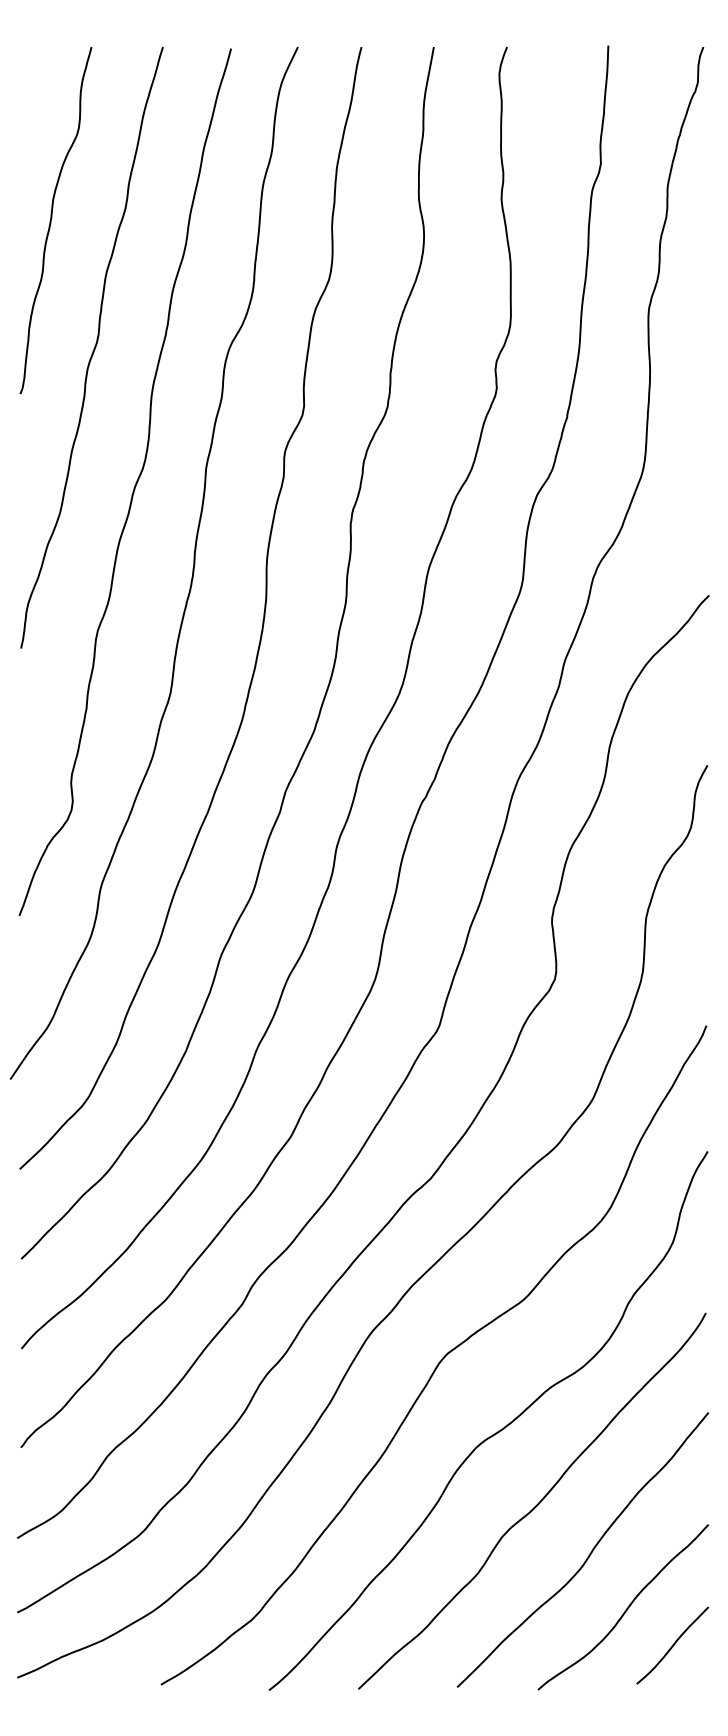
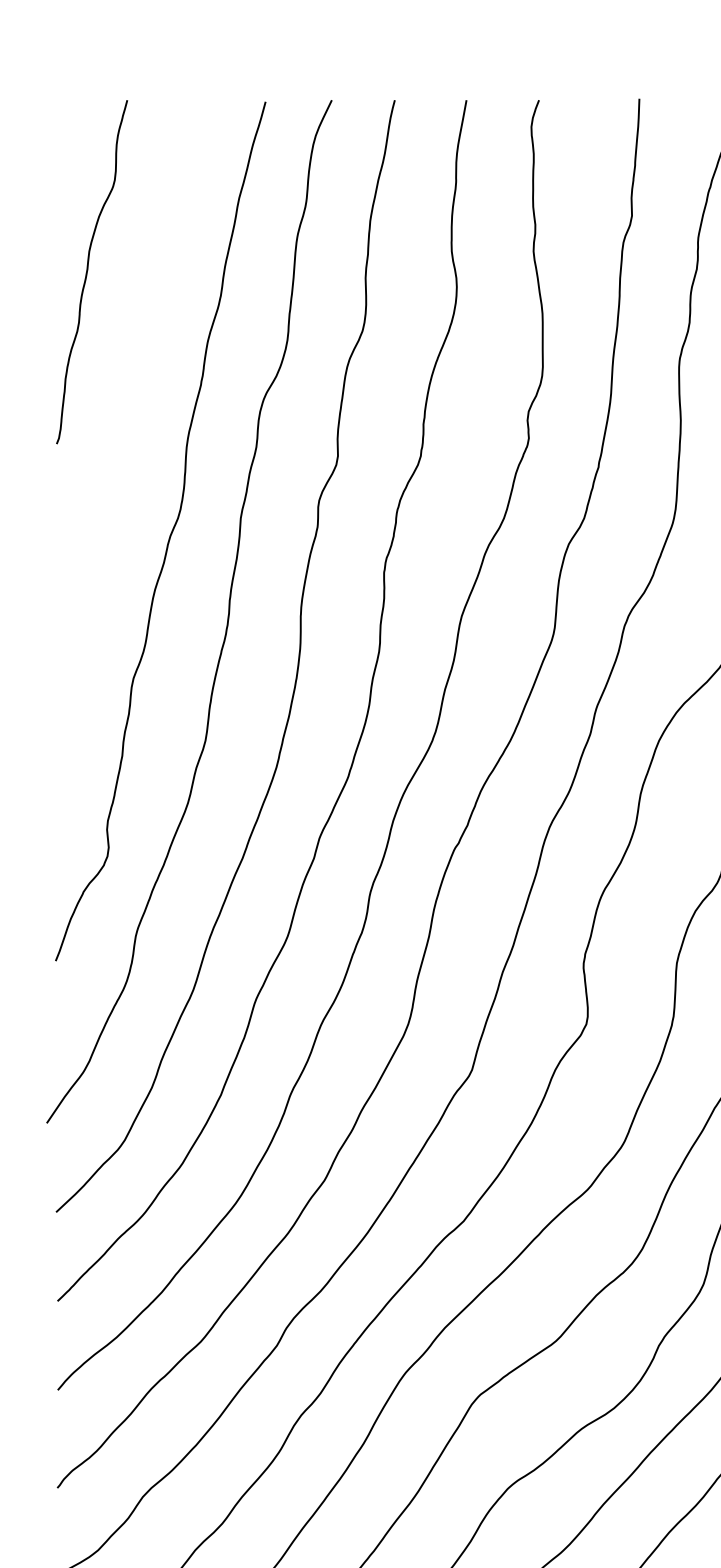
curve: (93, 348) -> (129, 398), removed

